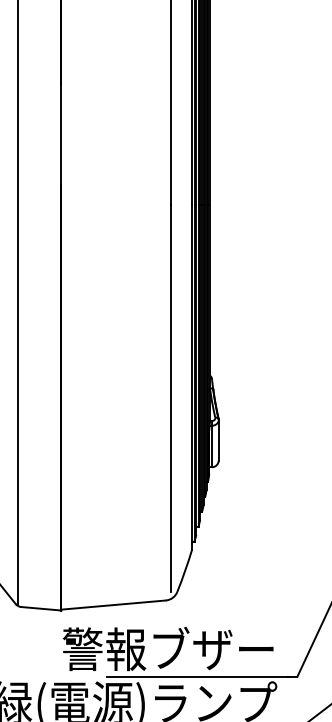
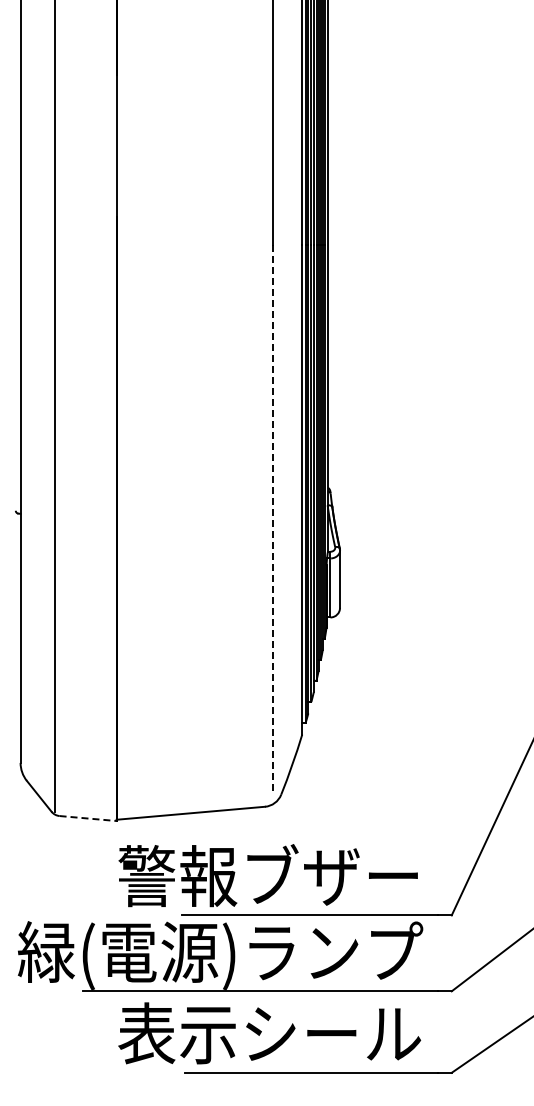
line: (171, 398) -> (272, 519), solid -> dashed
line: (41, 608) -> (88, 818), solid -> dashed

